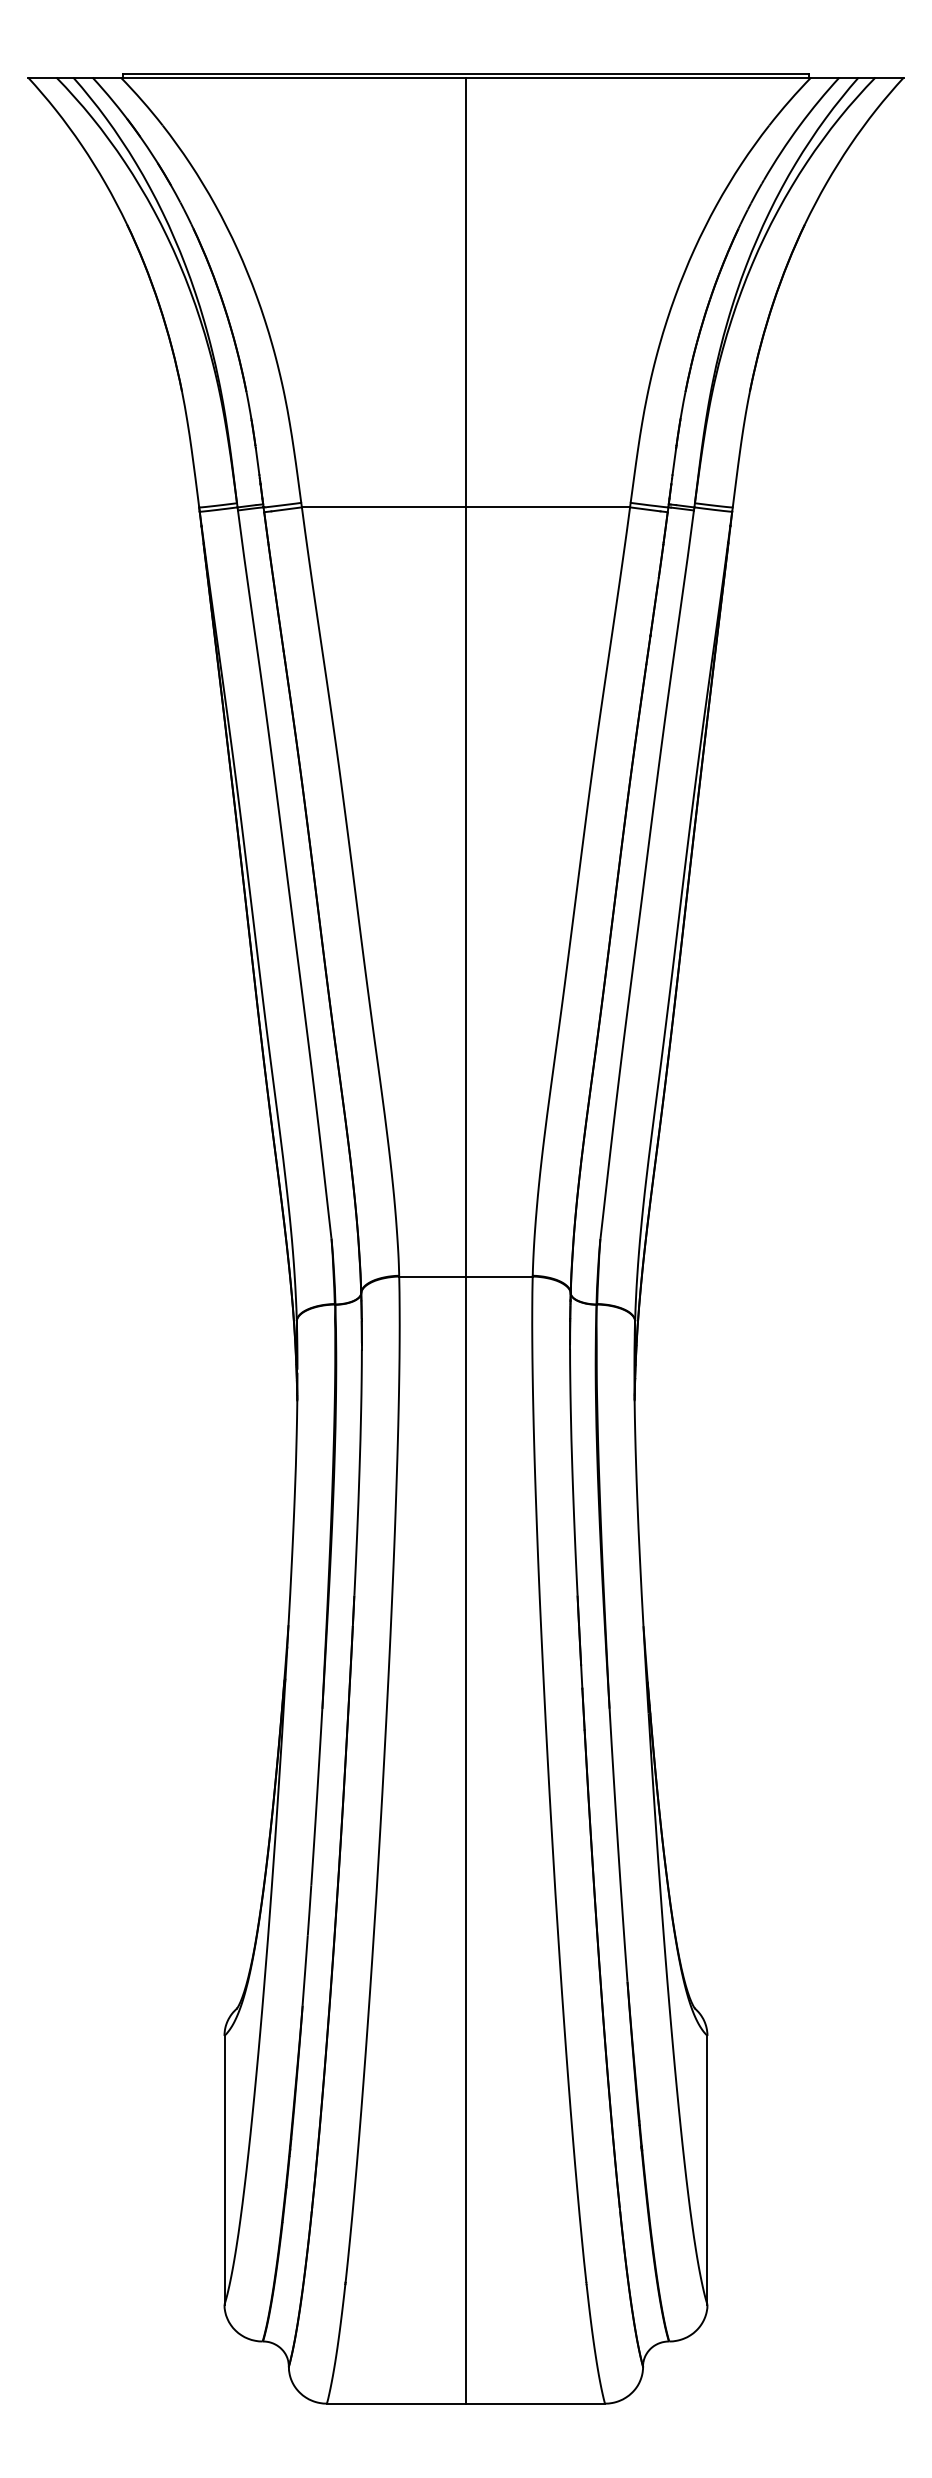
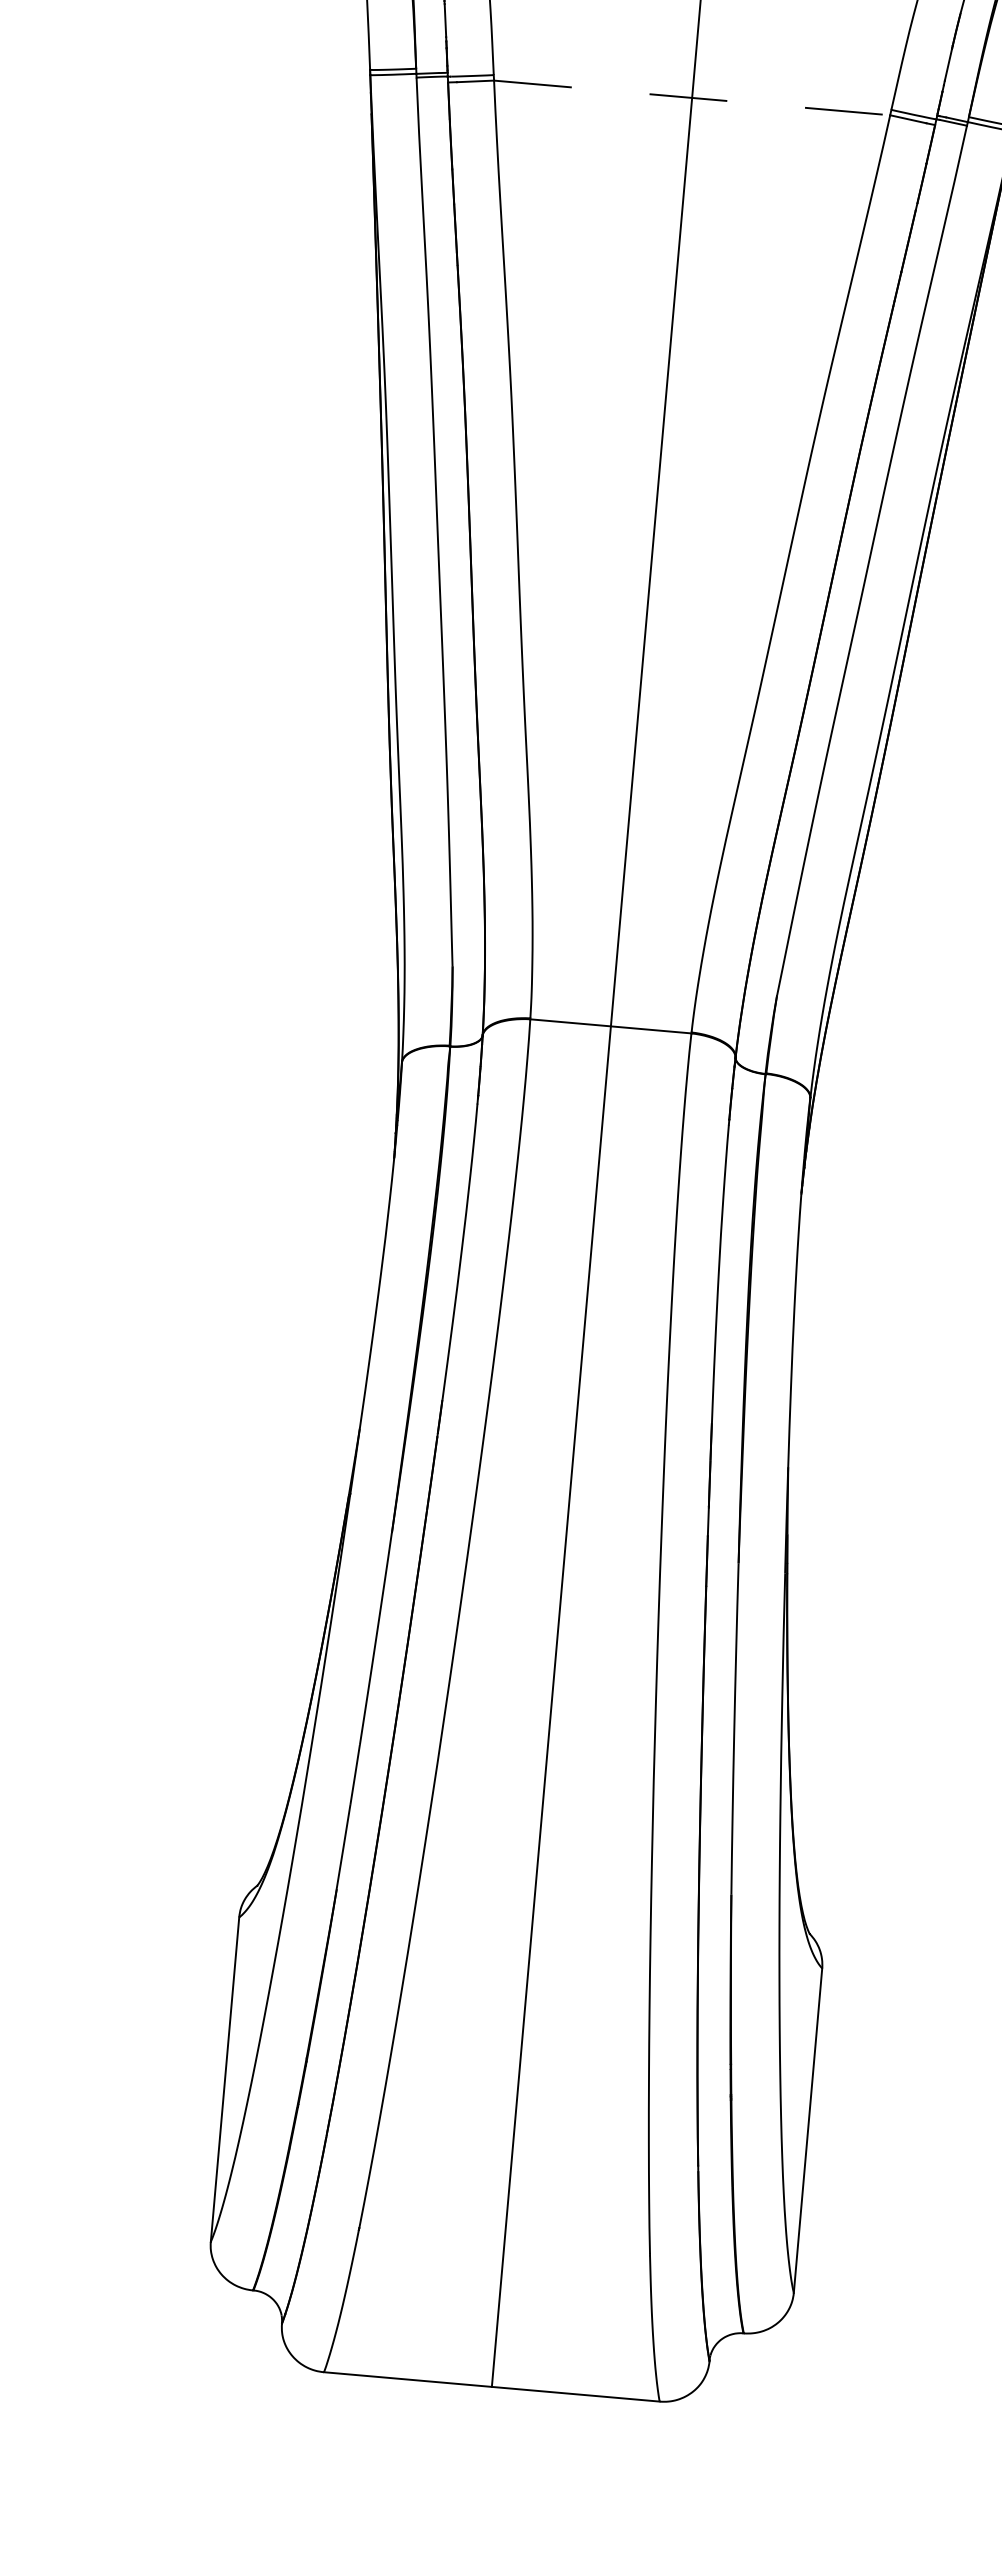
line: (466, 507) -> (692, 98), solid -> dashed

